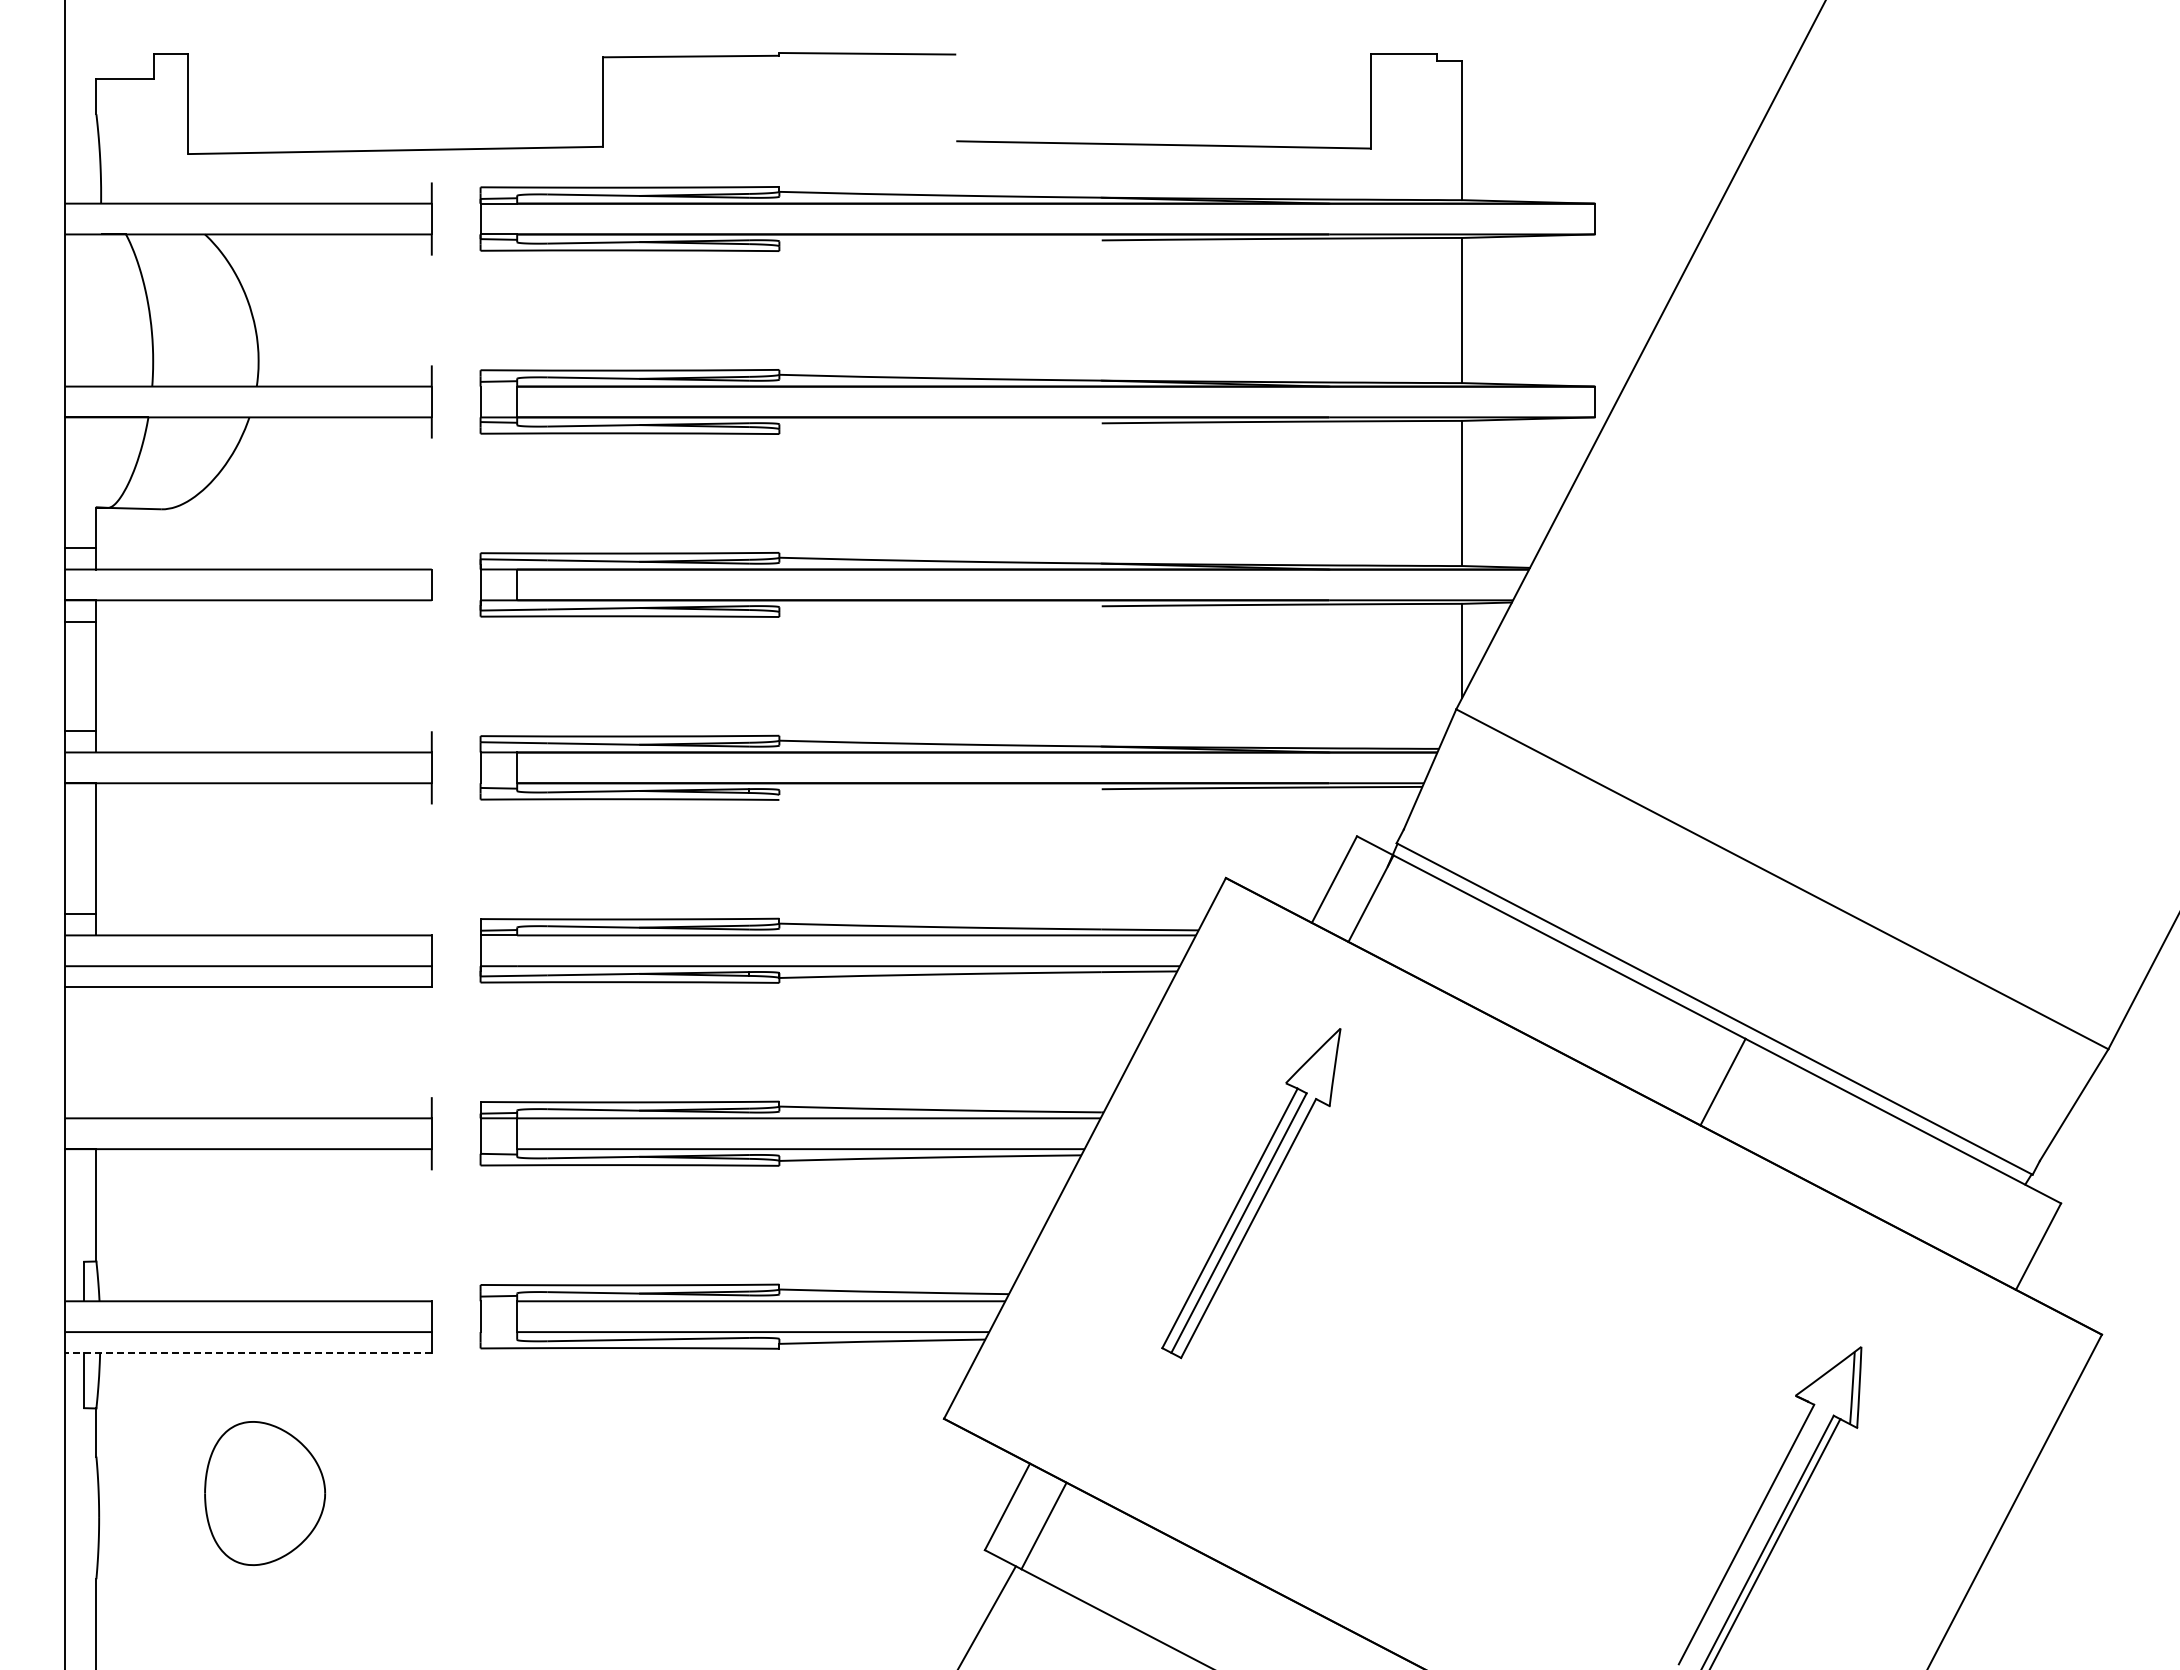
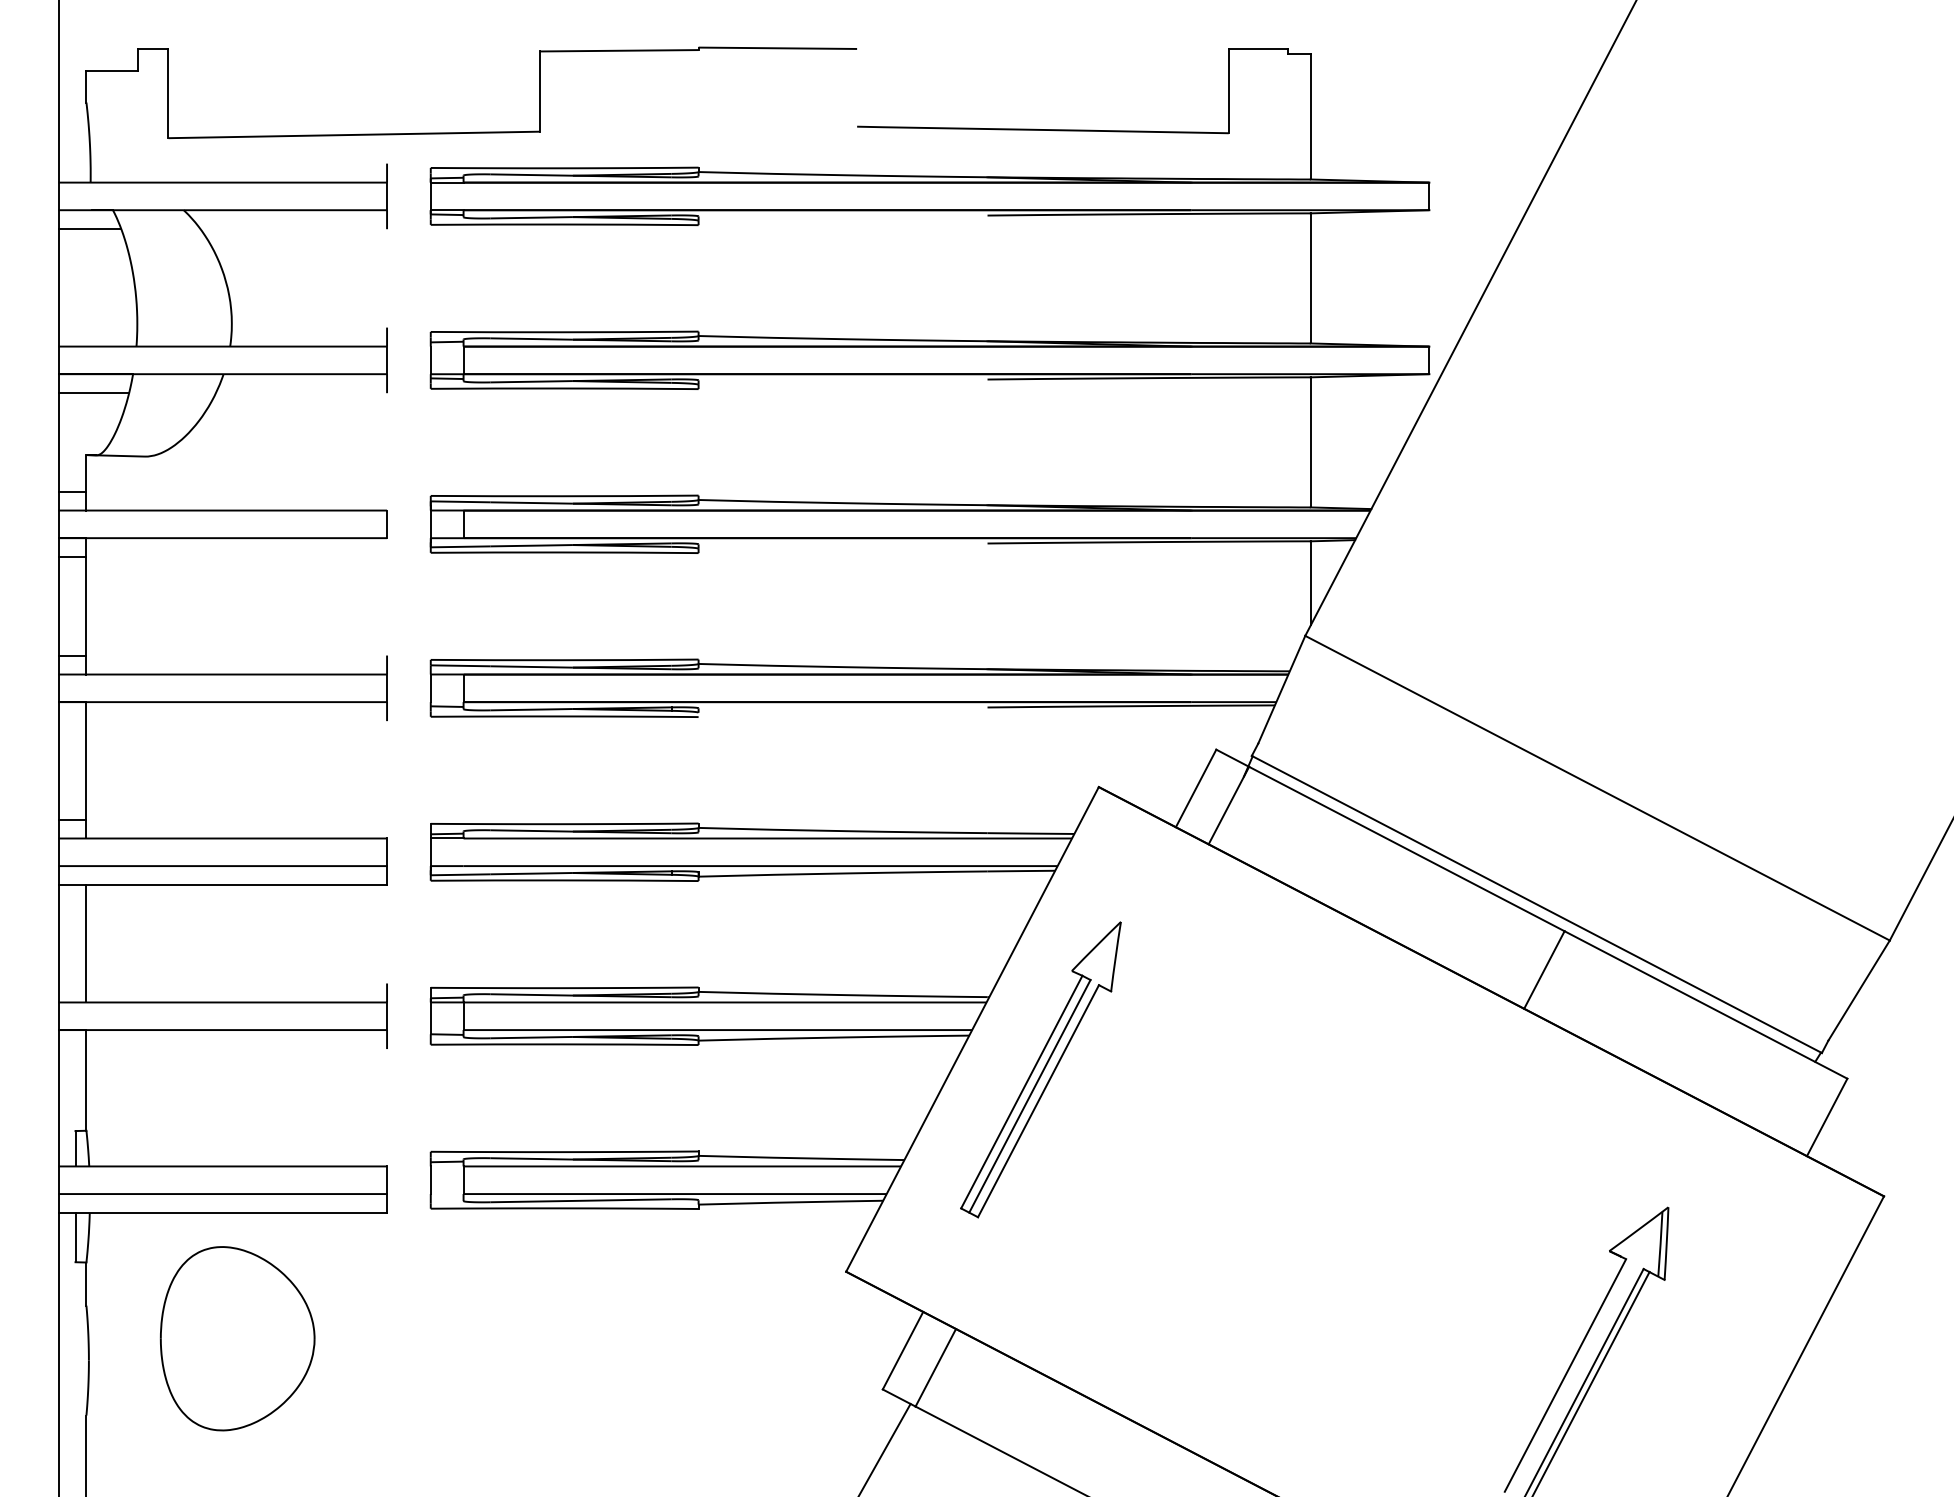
line: (100, 255) -> (90, 229), added
line: (104, 438) -> (93, 393), added
line: (96, 1052) -> (86, 943), added
part: (1251, 1193) -> (1041, 1069), moved
line: (248, 1353) -> (222, 1213), dashed -> solid
part: (264, 1493) -> (237, 1338), size x1.43

